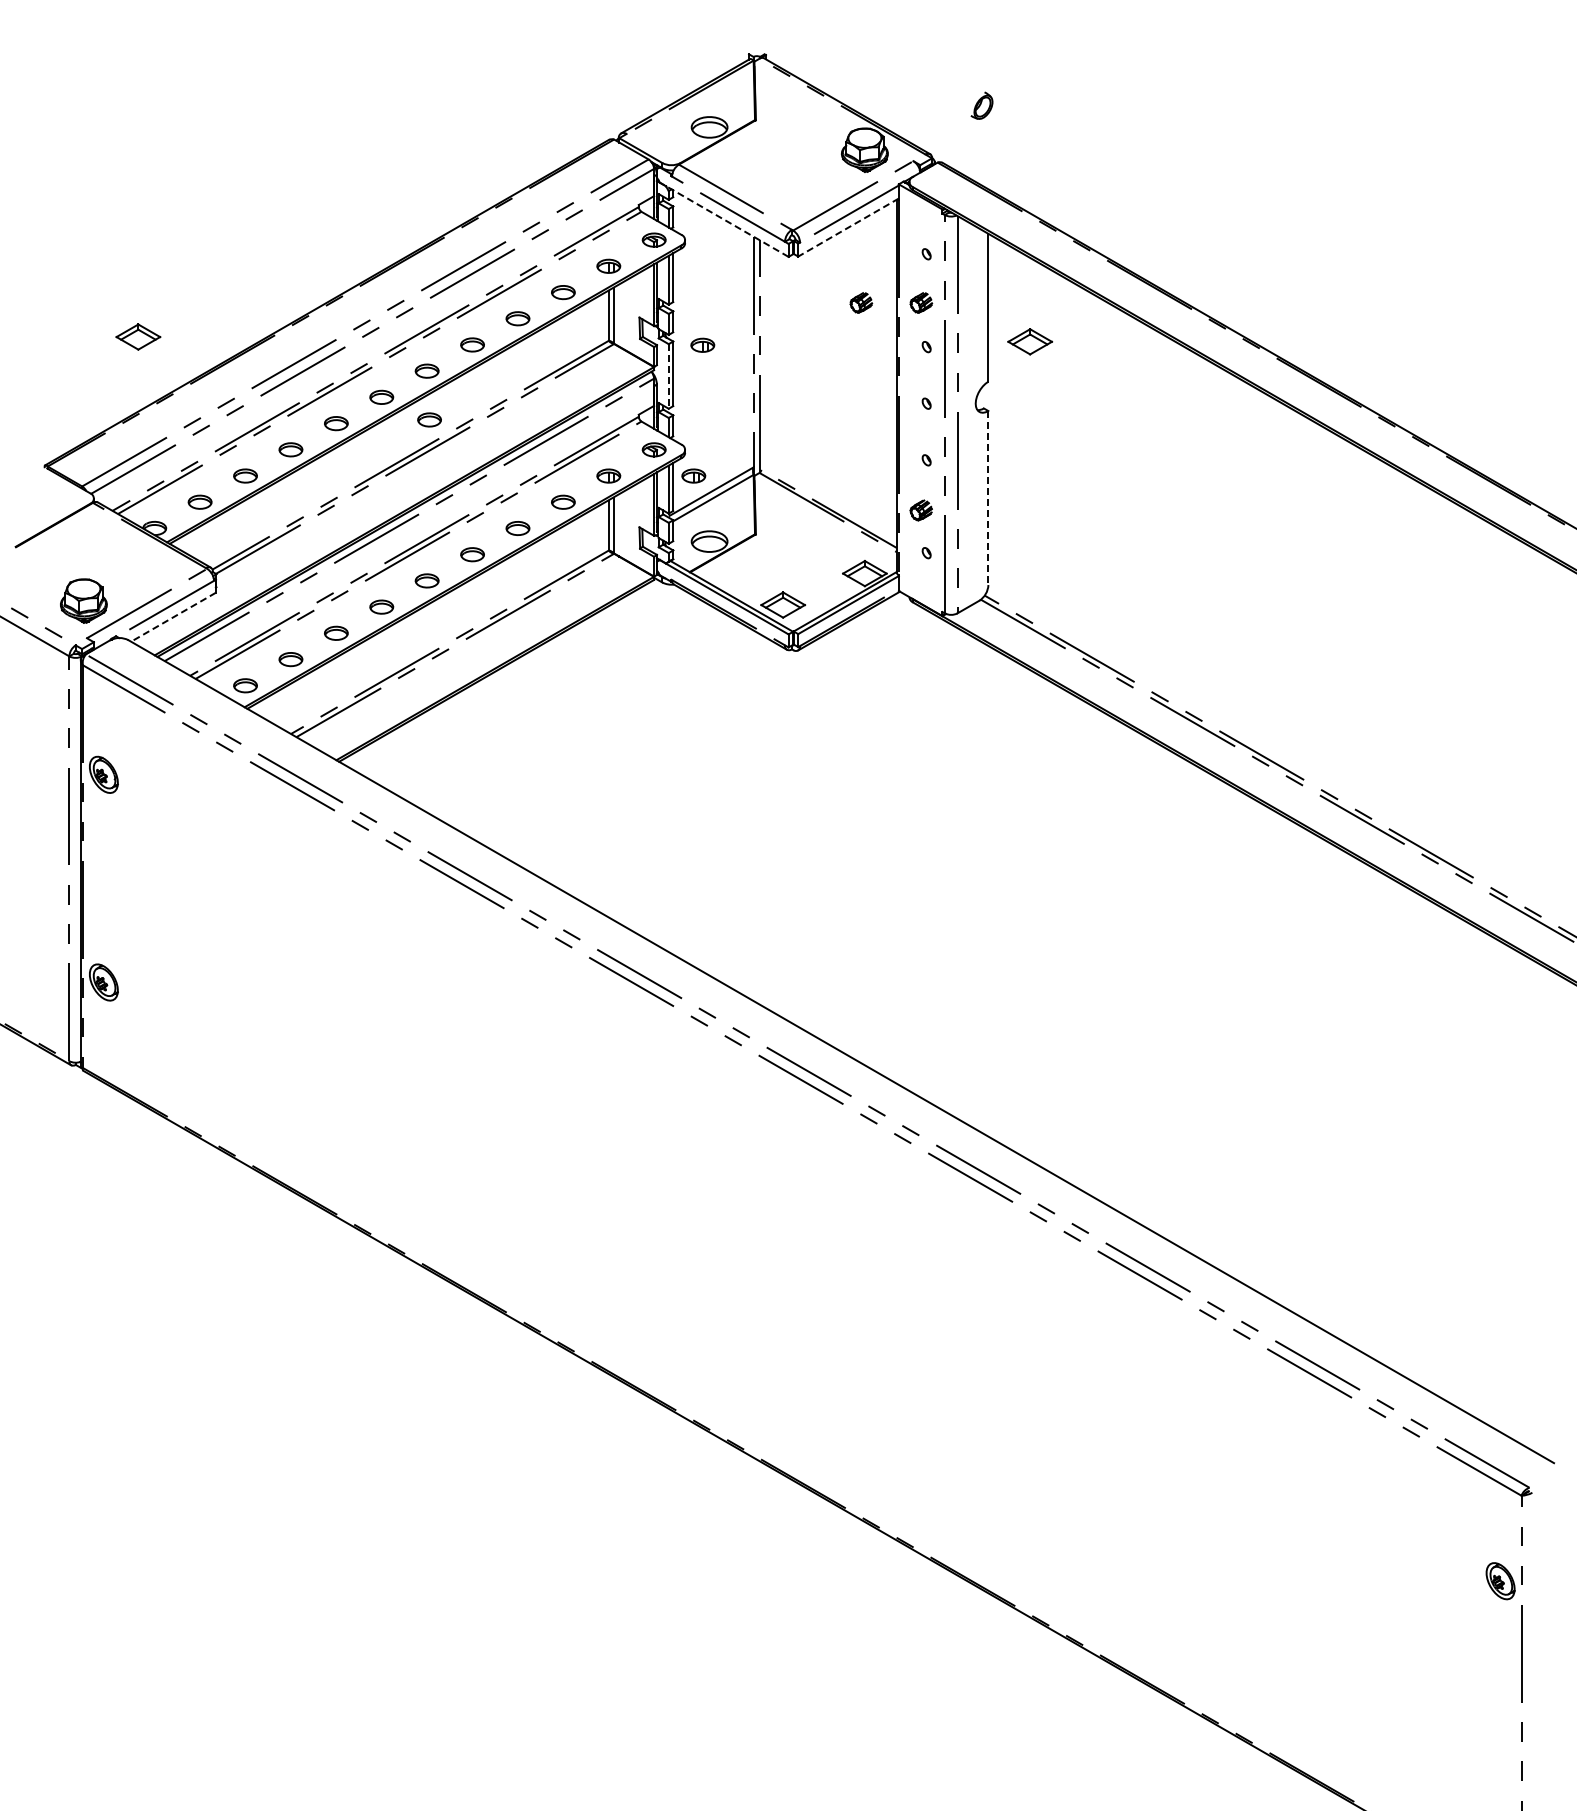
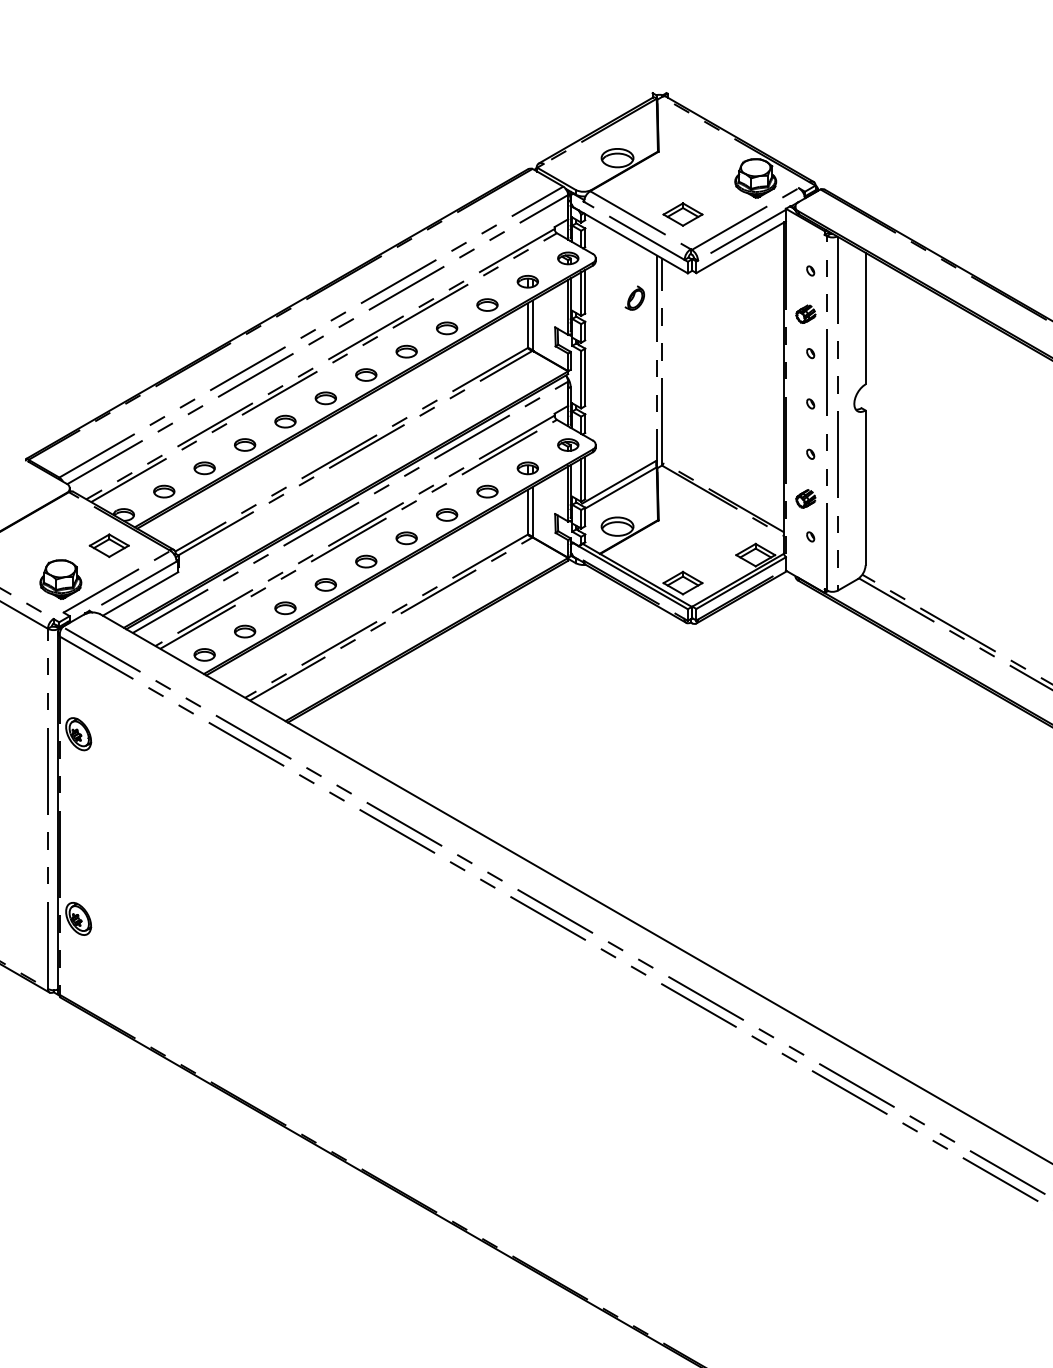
part: (981, 105) -> (634, 297), moved
line: (723, 219) -> (629, 240), dashed -> solid
line: (848, 227) -> (741, 247), dashed -> solid
part: (861, 302) -> (752, 313), removed
part: (138, 336) -> (109, 545), moved
part: (1030, 341) -> (683, 214), moved
part: (702, 344) -> (611, 351), removed
line: (668, 376) -> (580, 379), dashed -> solid
part: (429, 419) -> (368, 418), removed
part: (693, 475) -> (603, 467), removed
line: (988, 498) -> (865, 488), dashed -> solid
line: (173, 617) -> (140, 594), dashed -> solid

